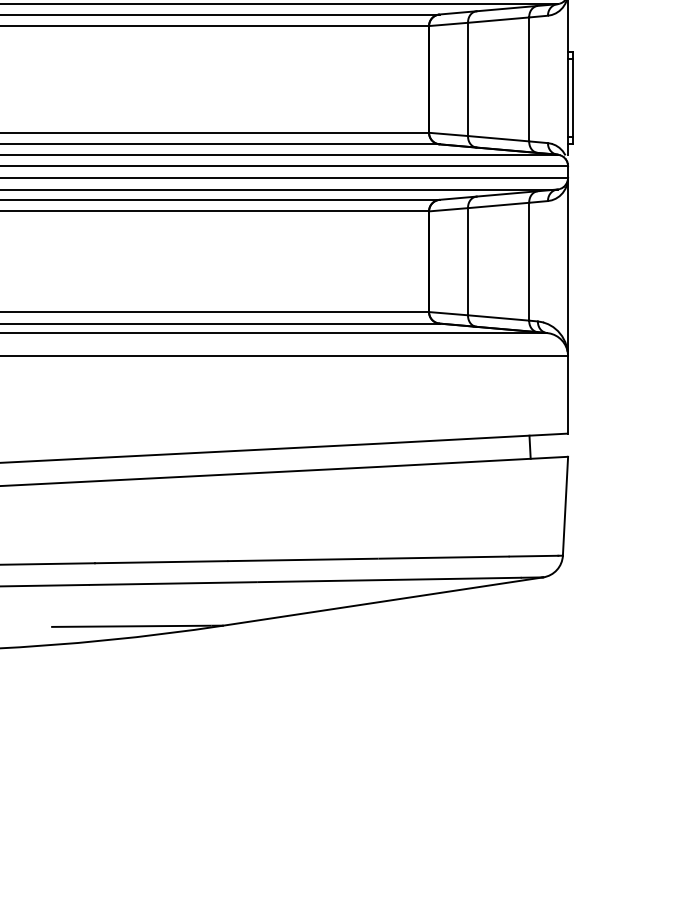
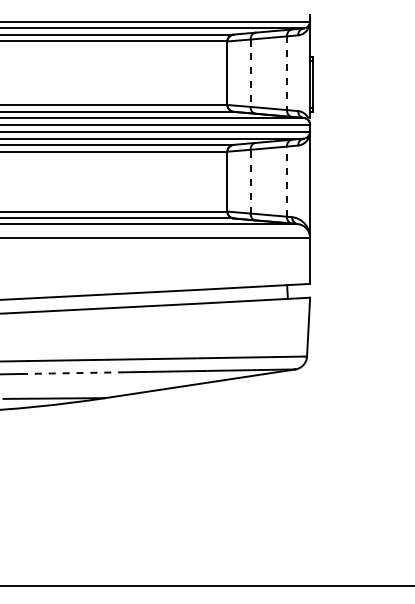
line: (467, 79) -> (250, 73), solid -> dashed
line: (528, 79) -> (286, 73), solid -> dashed
line: (467, 261) -> (250, 181), solid -> dashed
line: (528, 261) -> (286, 181), solid -> dashed
line: (171, 584) -> (74, 373), solid -> dashed

